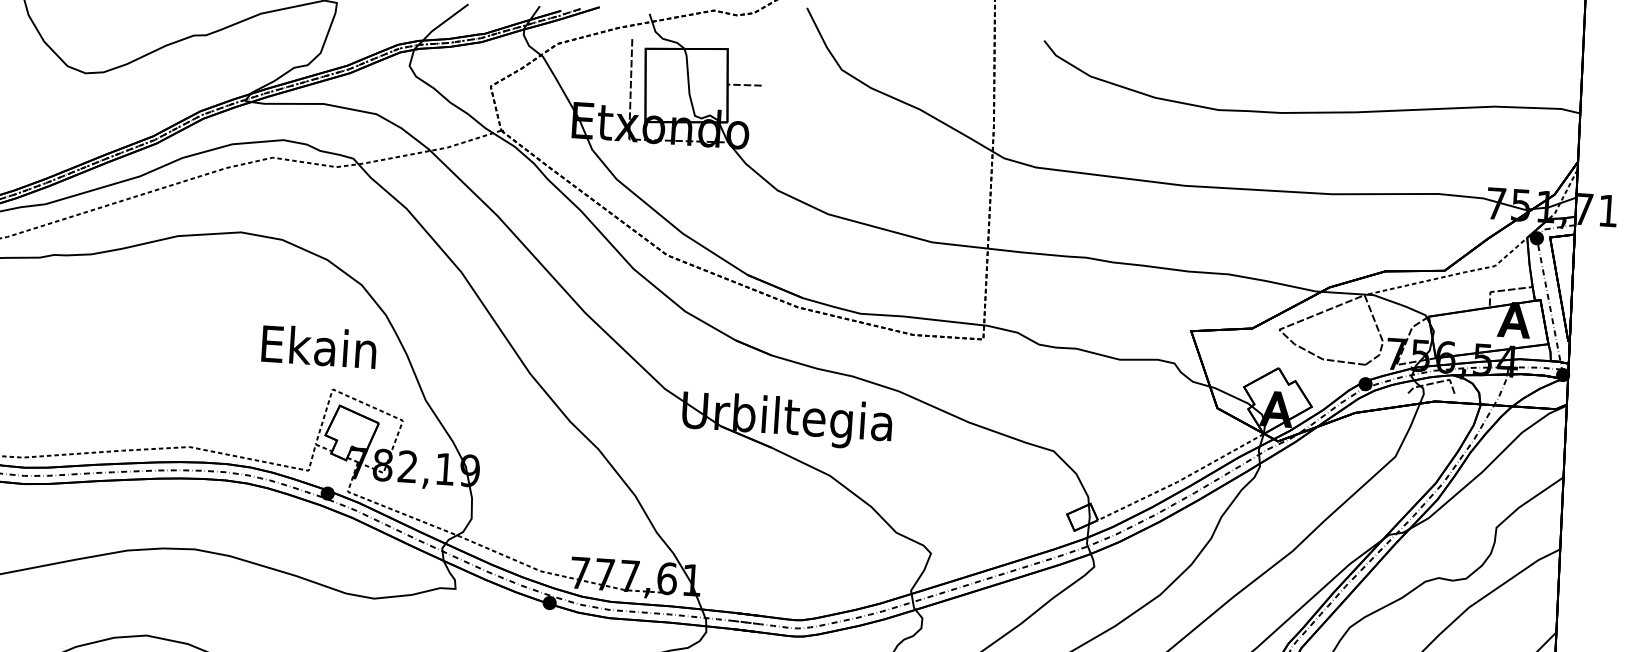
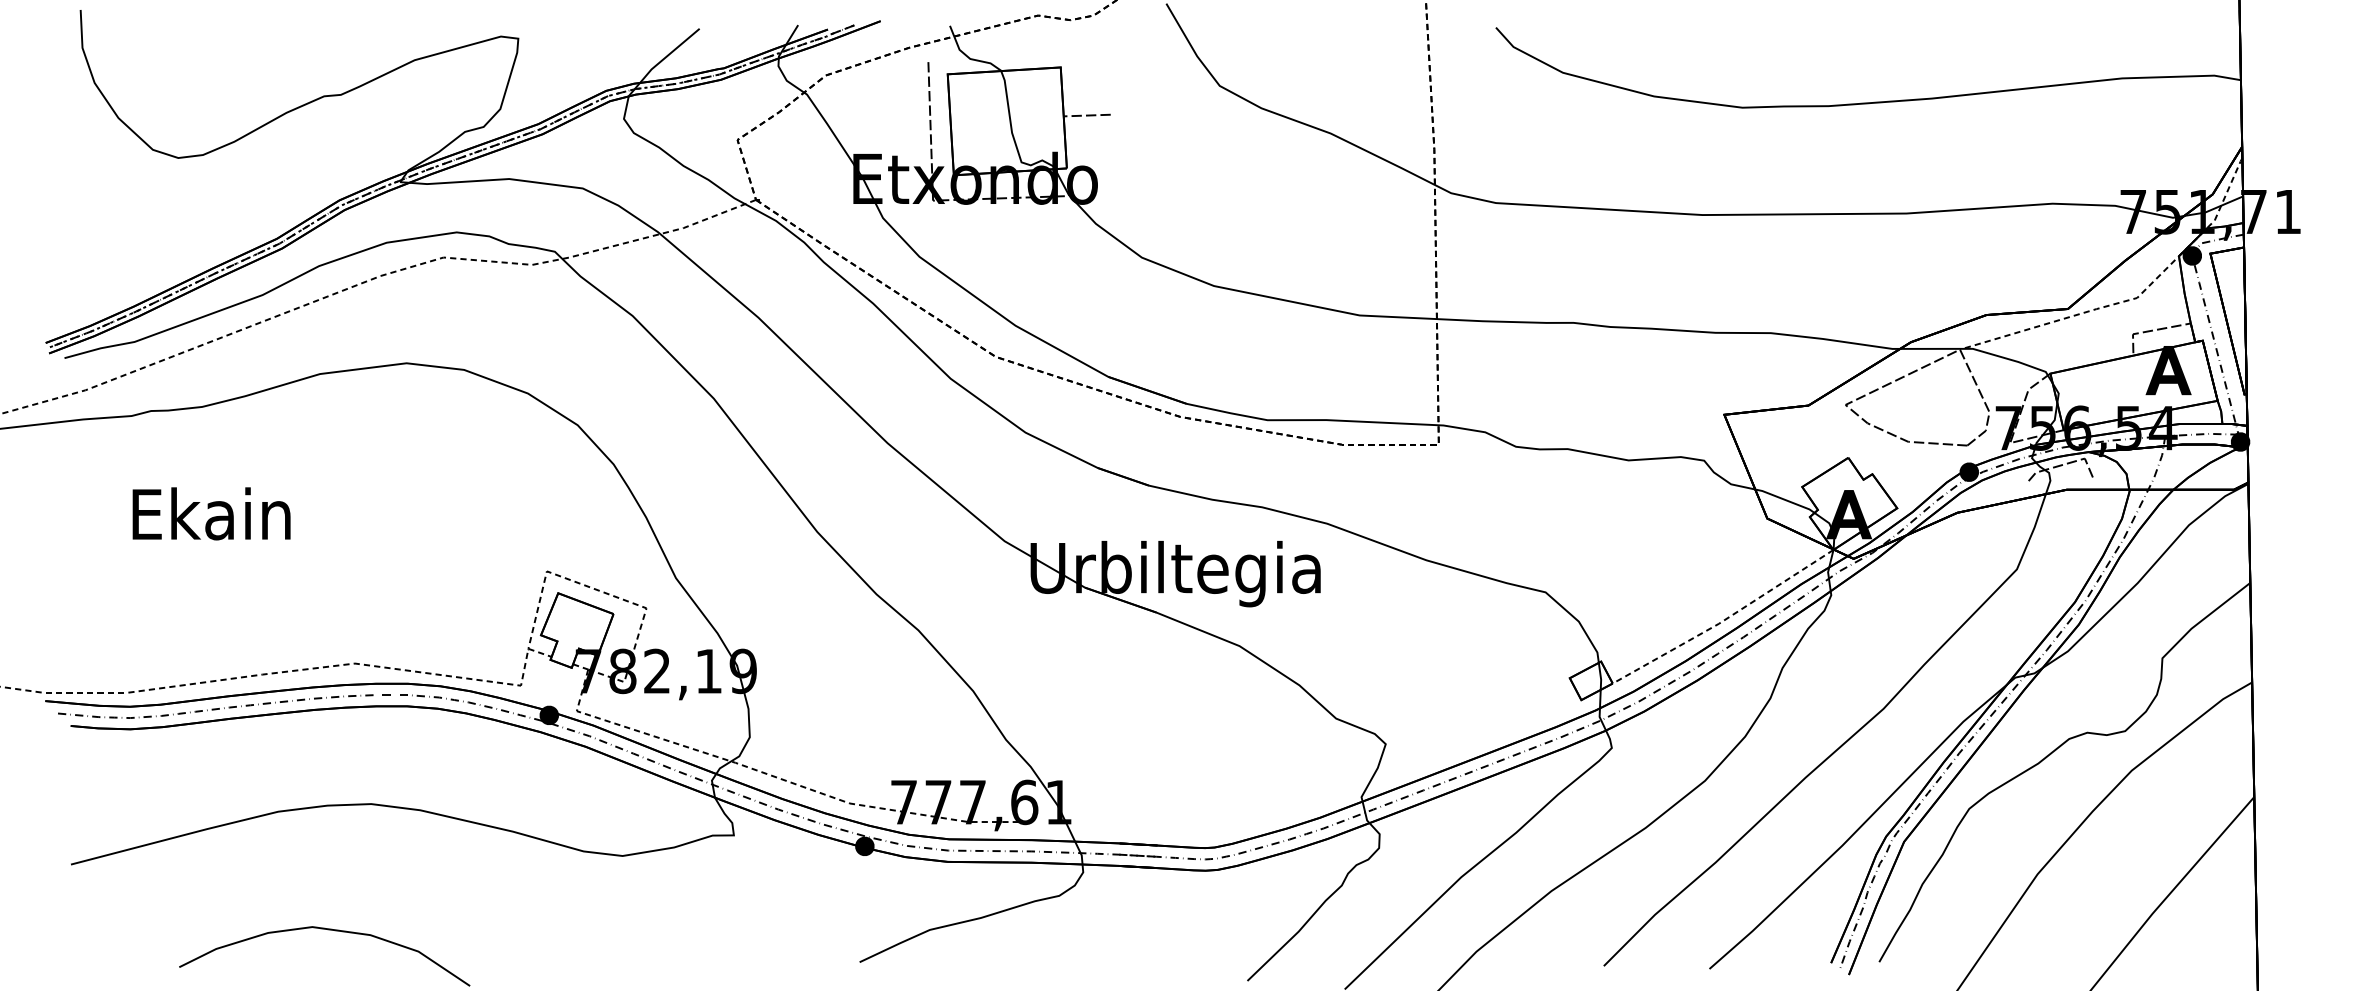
text: (319, 346) -> (211, 513), moved

